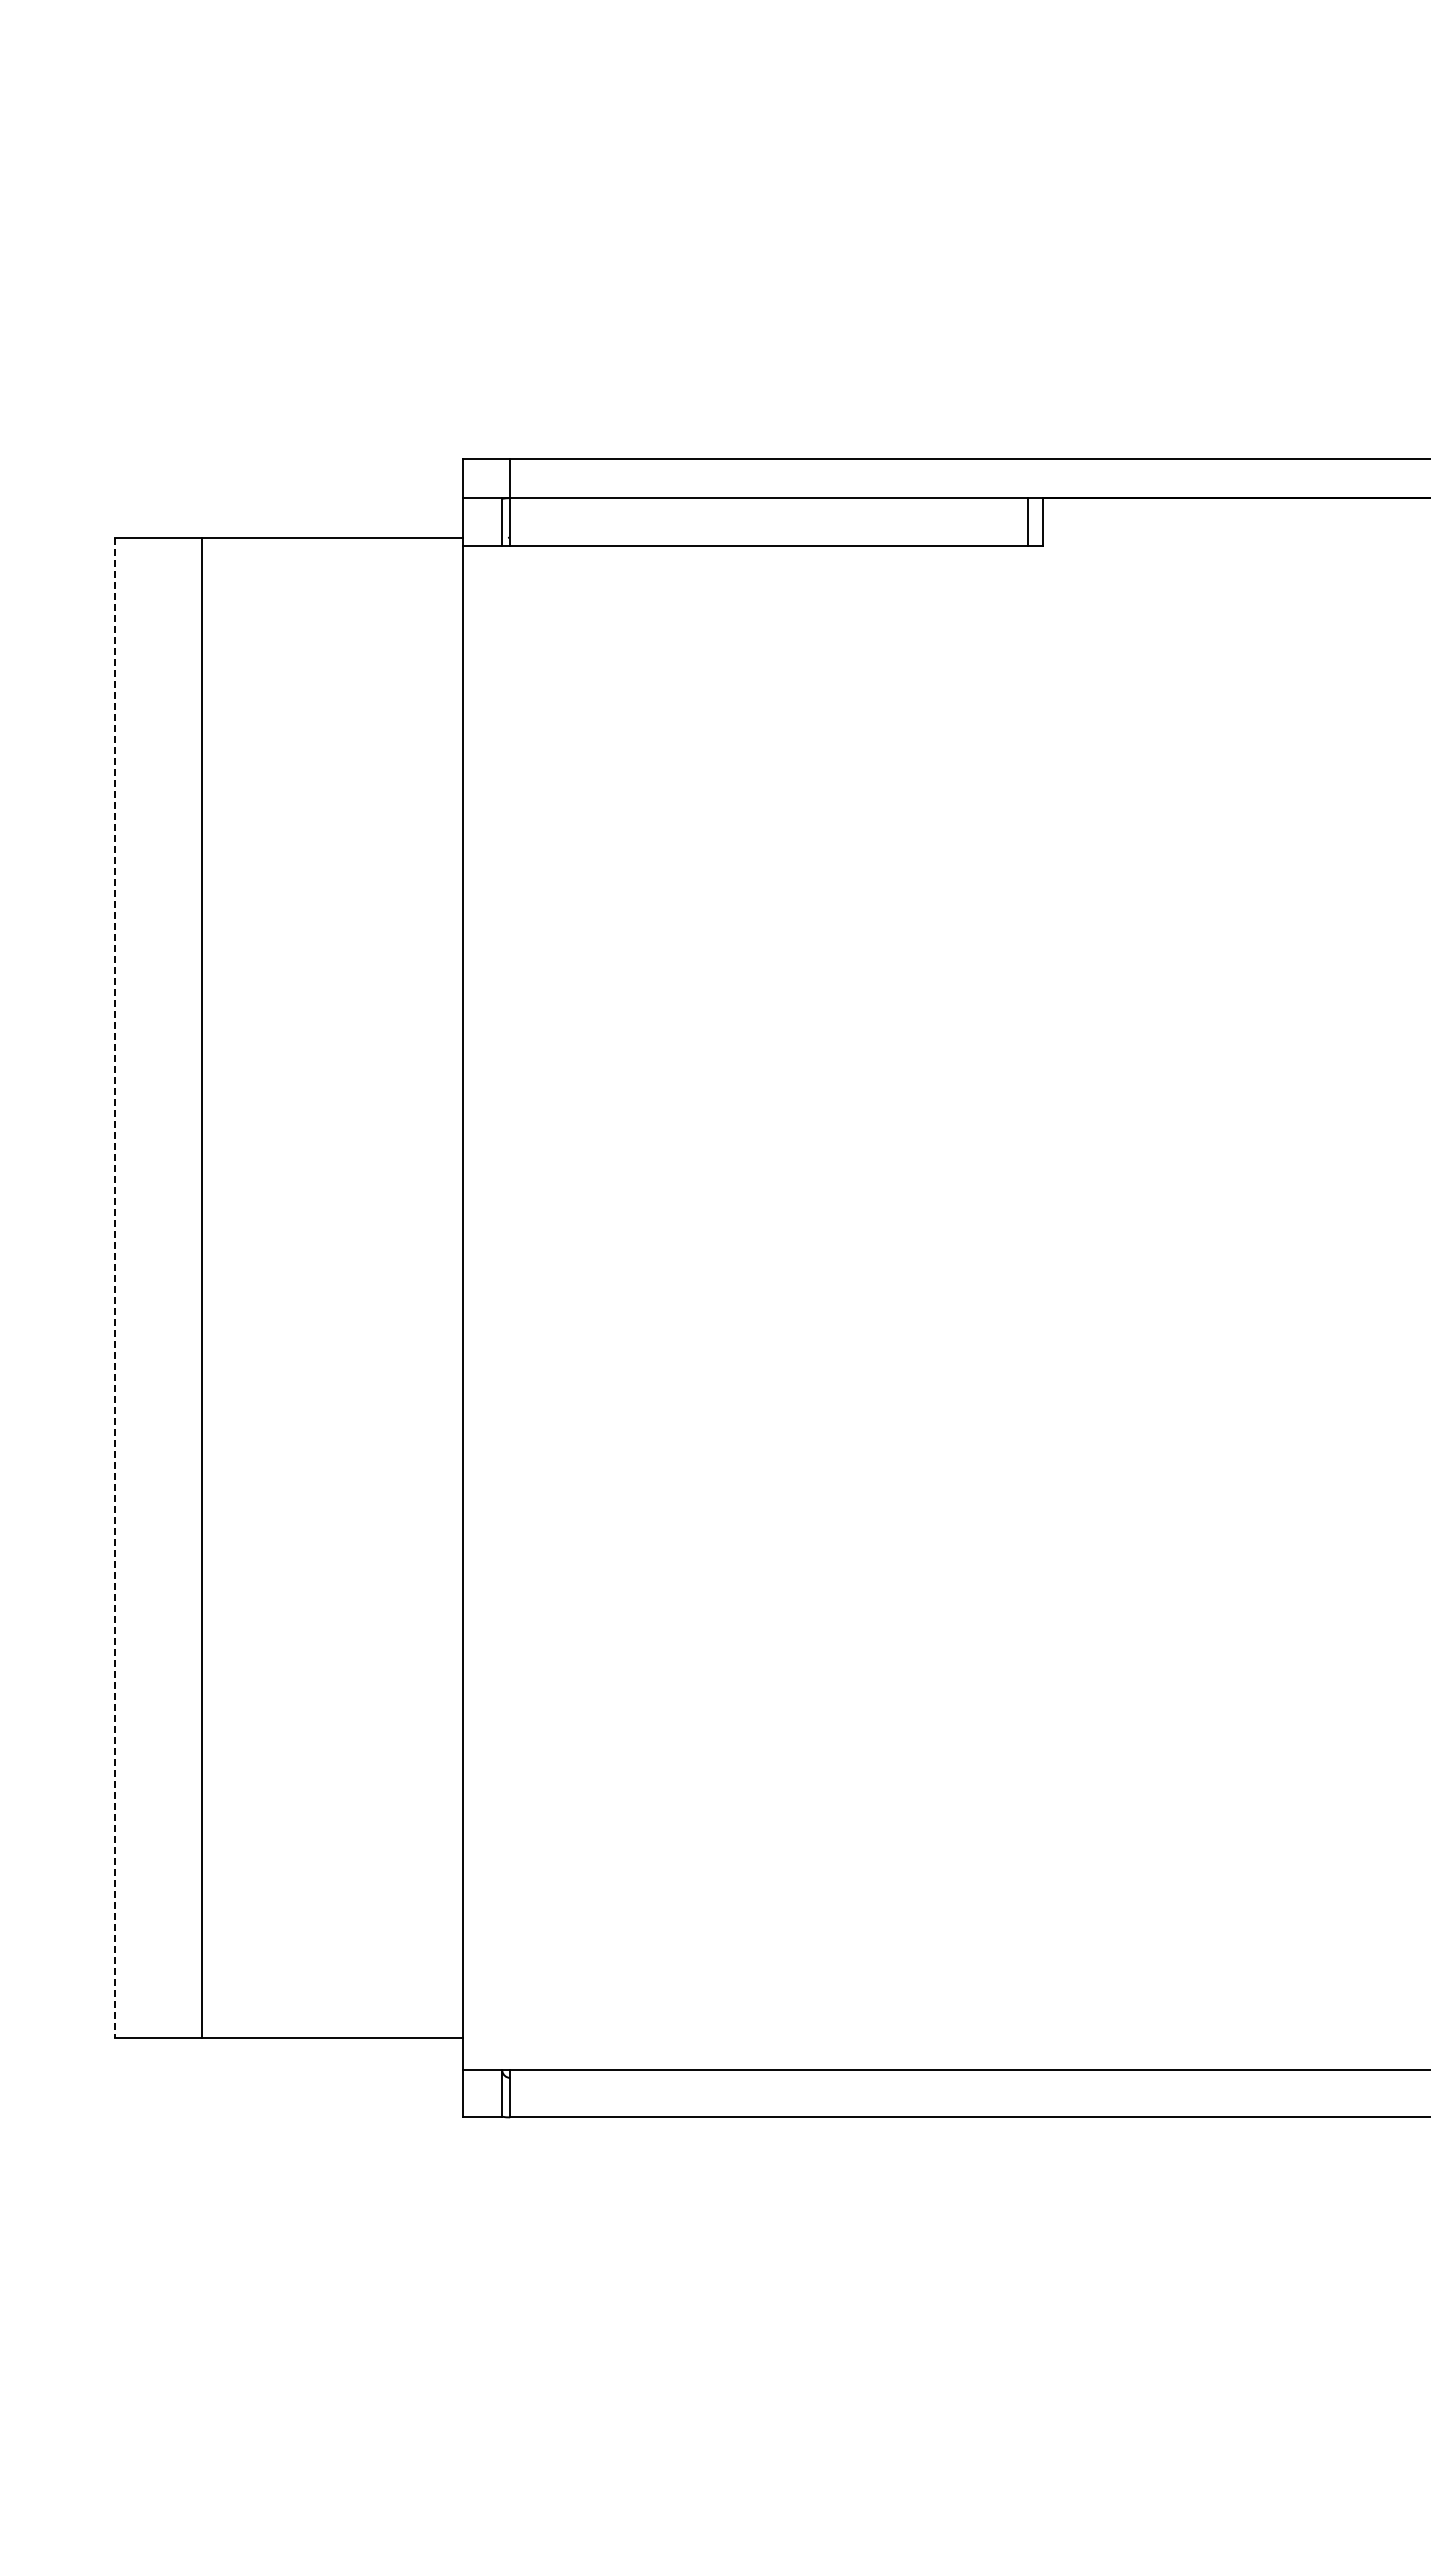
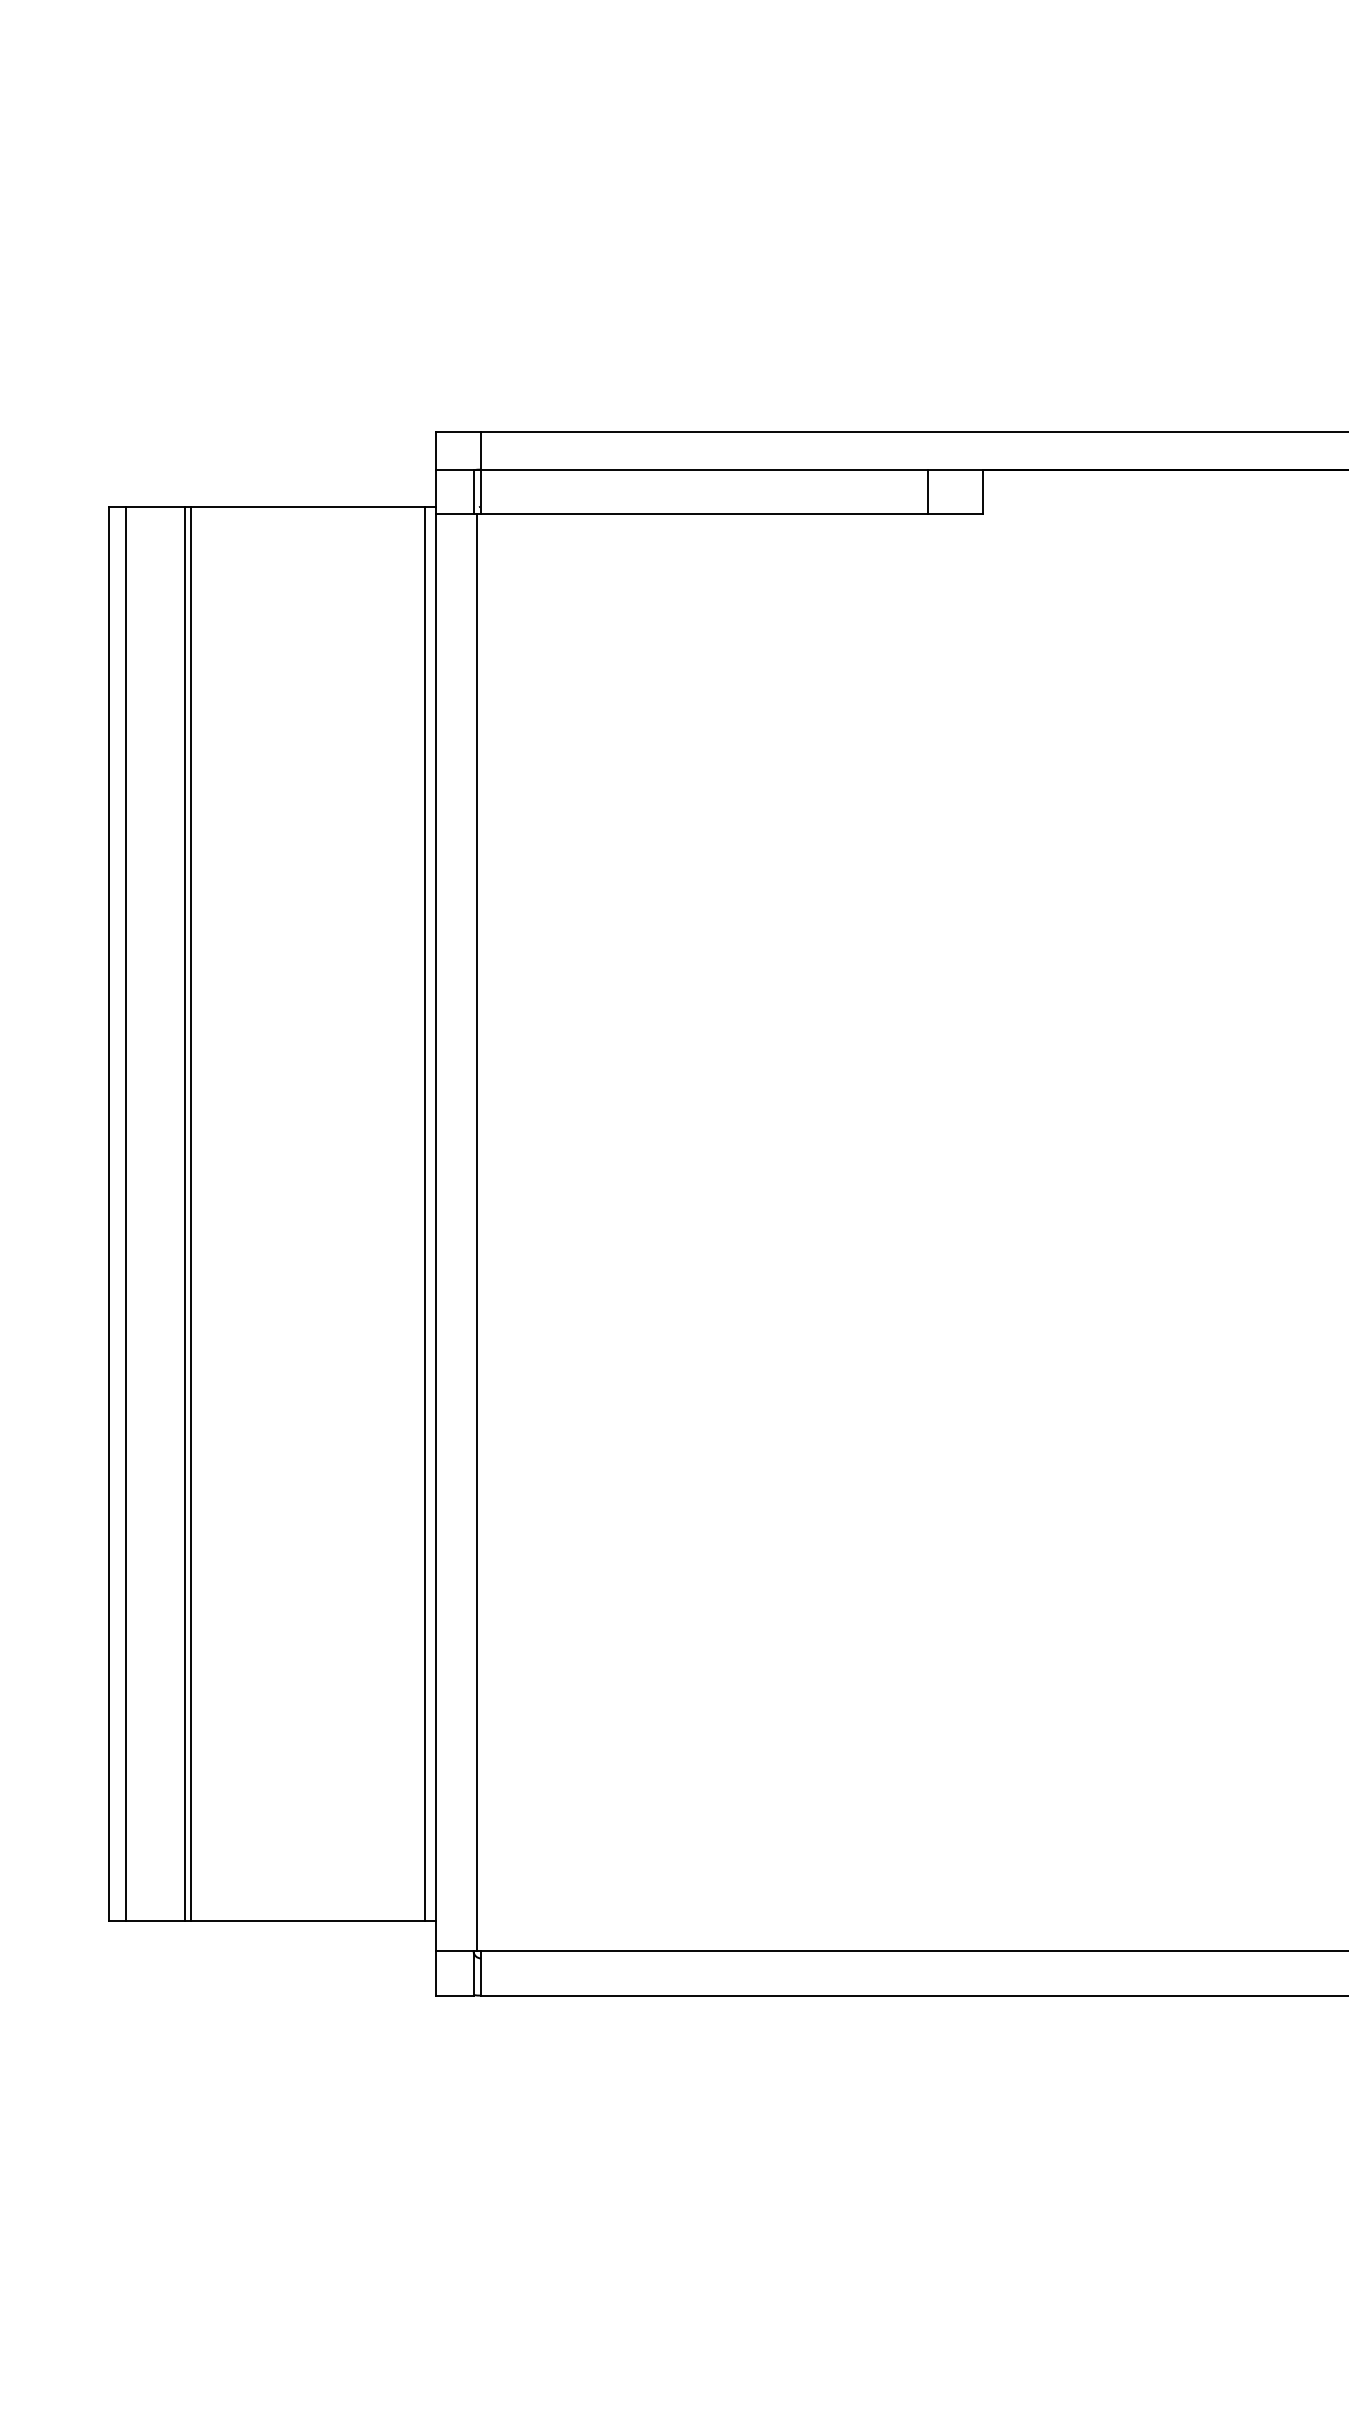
line: (1028, 521) -> (928, 491), moved
line: (132, 1287) -> (125, 1213), added
line: (196, 1287) -> (185, 1213), added
line: (450, 1287) -> (424, 1213), added
line: (115, 1288) -> (109, 1214), dashed -> solid
line: (506, 1307) -> (477, 1232), added

